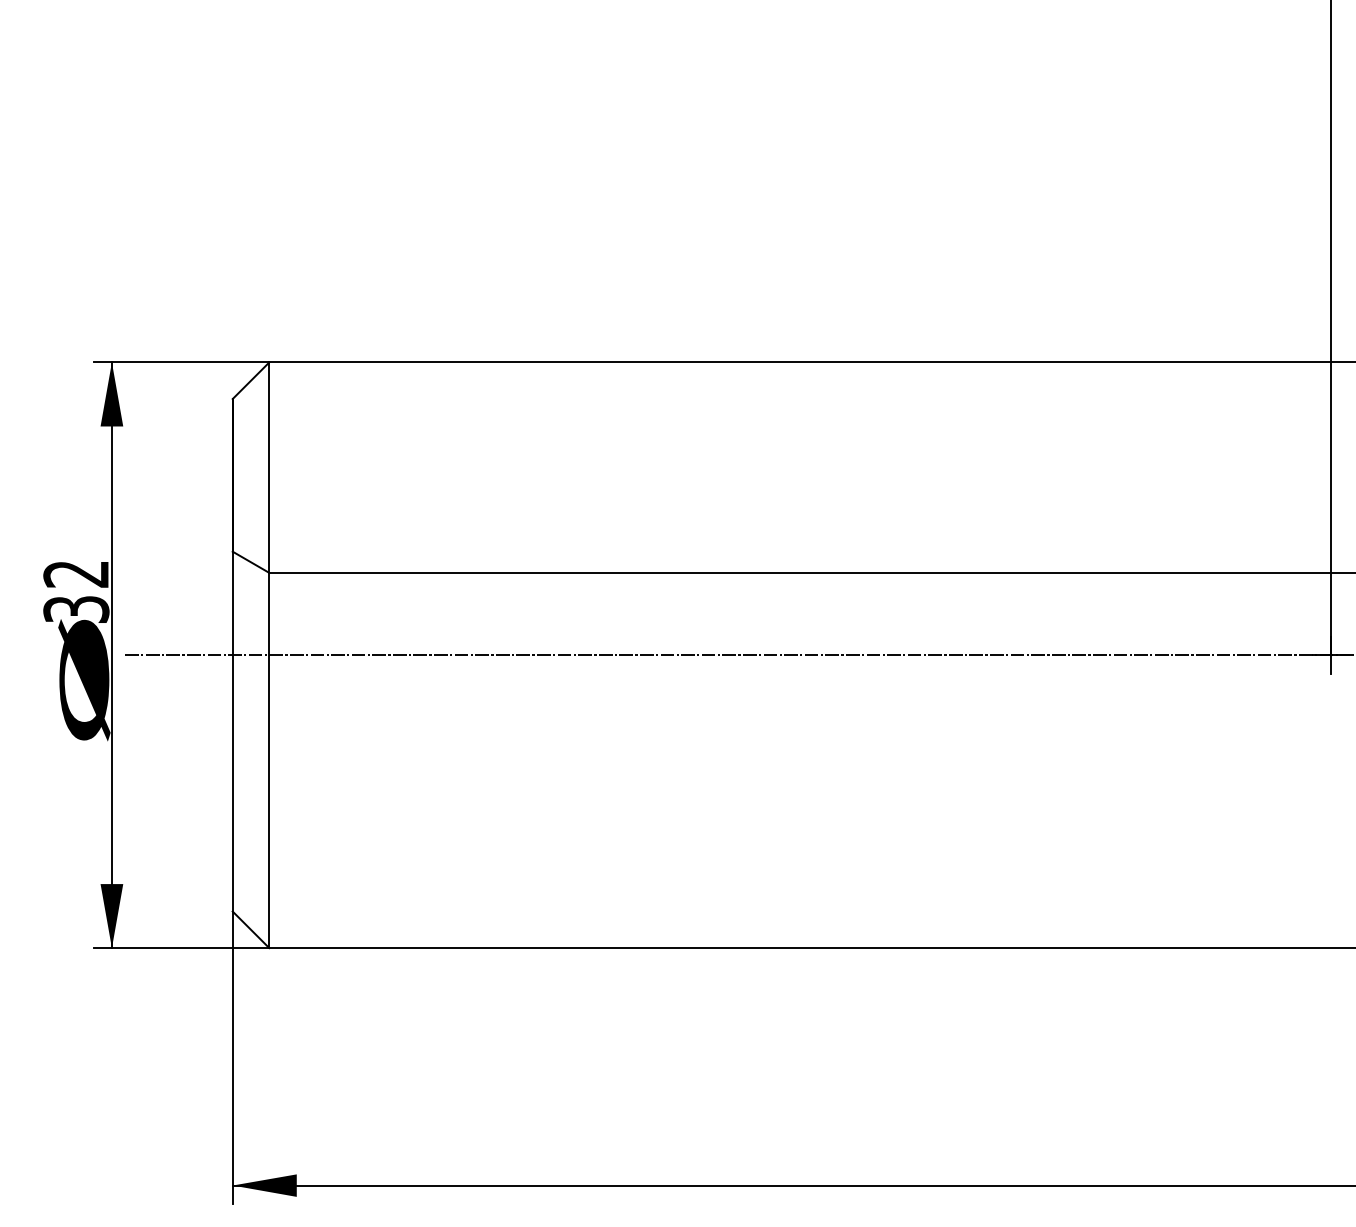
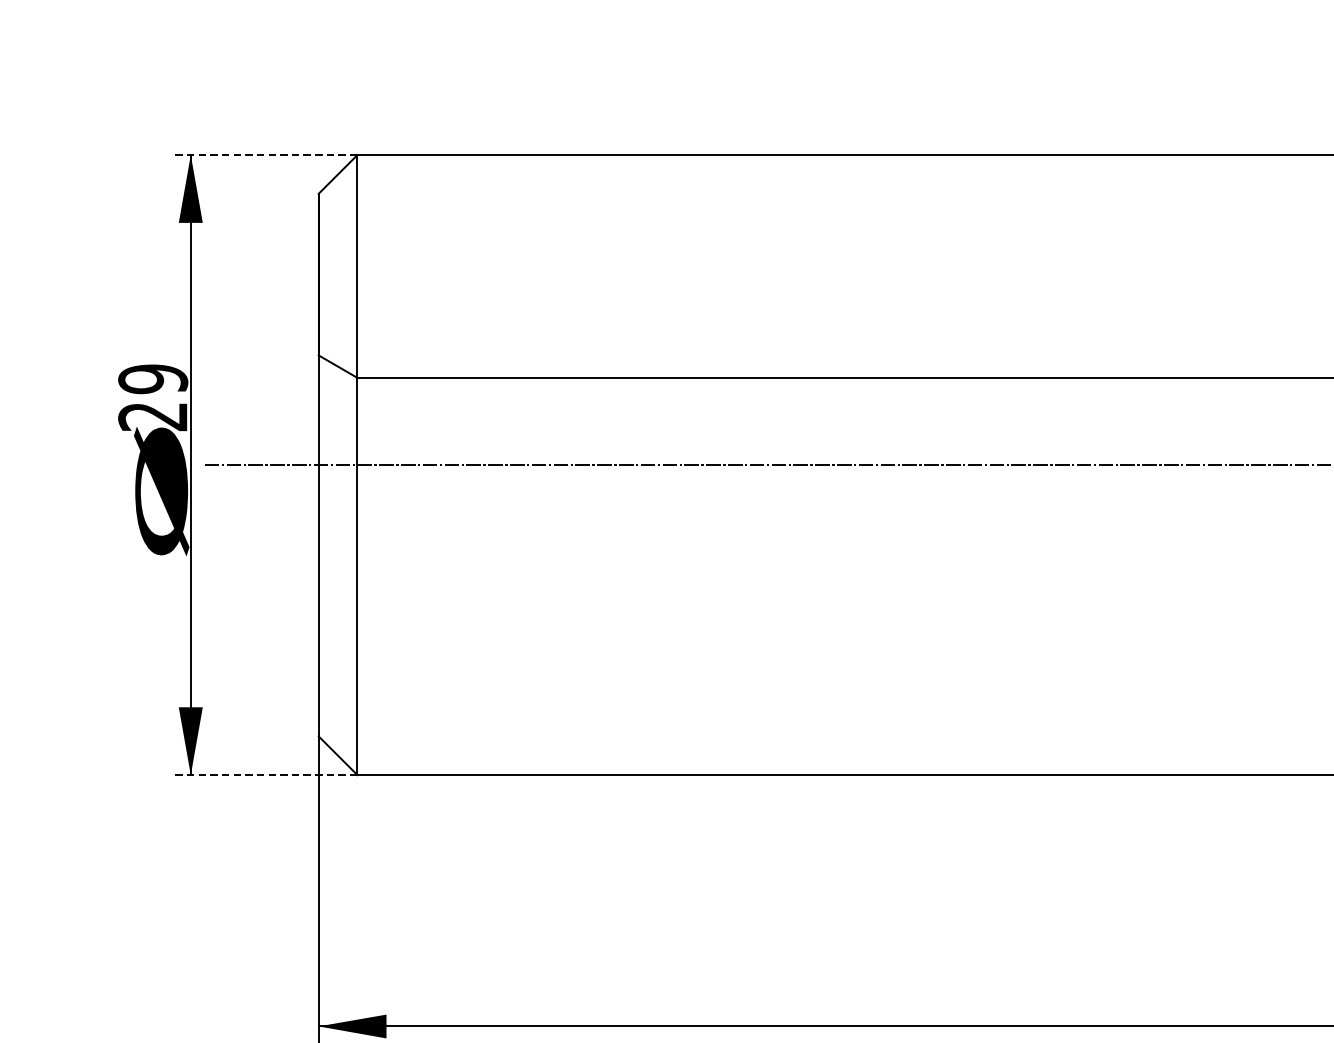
line: (181, 362) -> (264, 155), solid -> dashed
text: (76, 591) -> (153, 397), 32 -> 29
line: (181, 948) -> (264, 775), solid -> dashed

